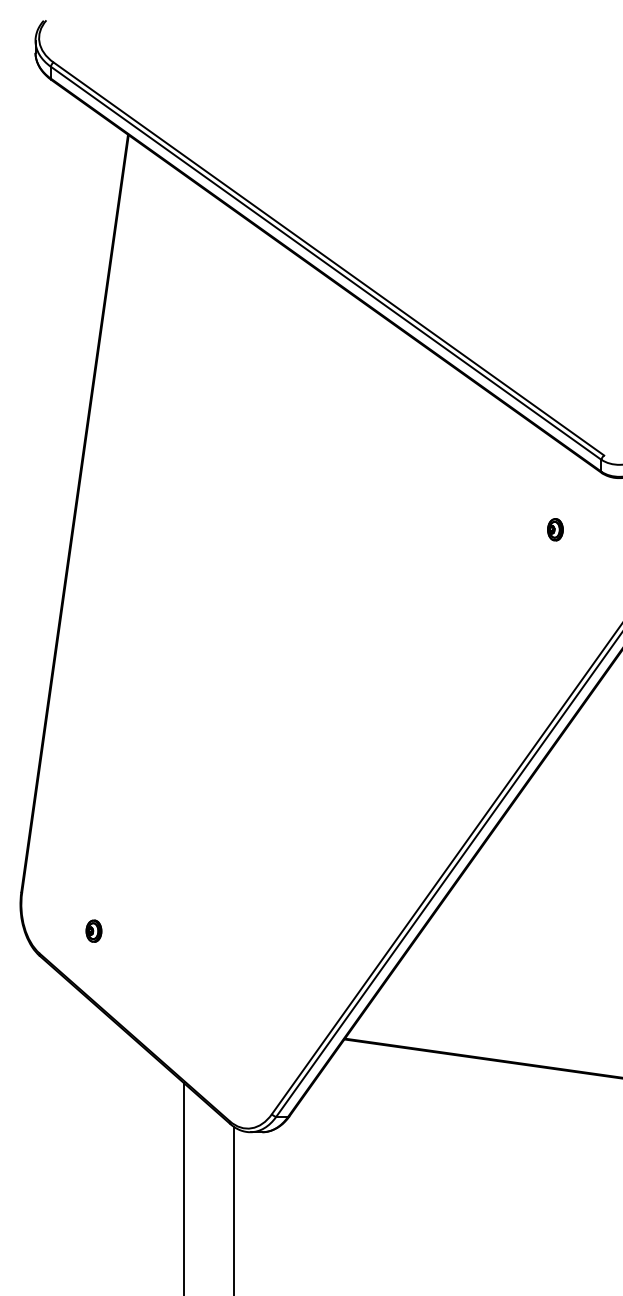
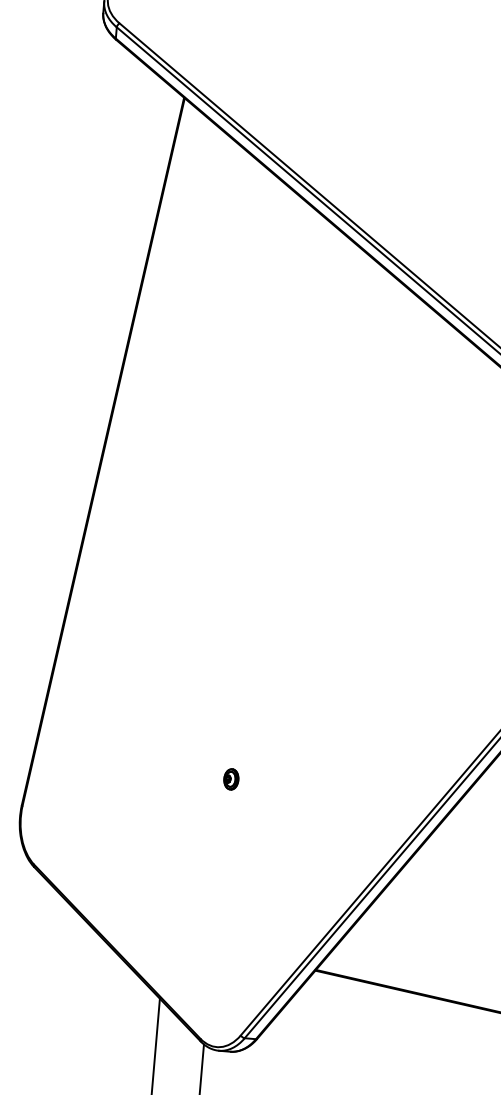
part: (93, 930) -> (230, 778), moved

